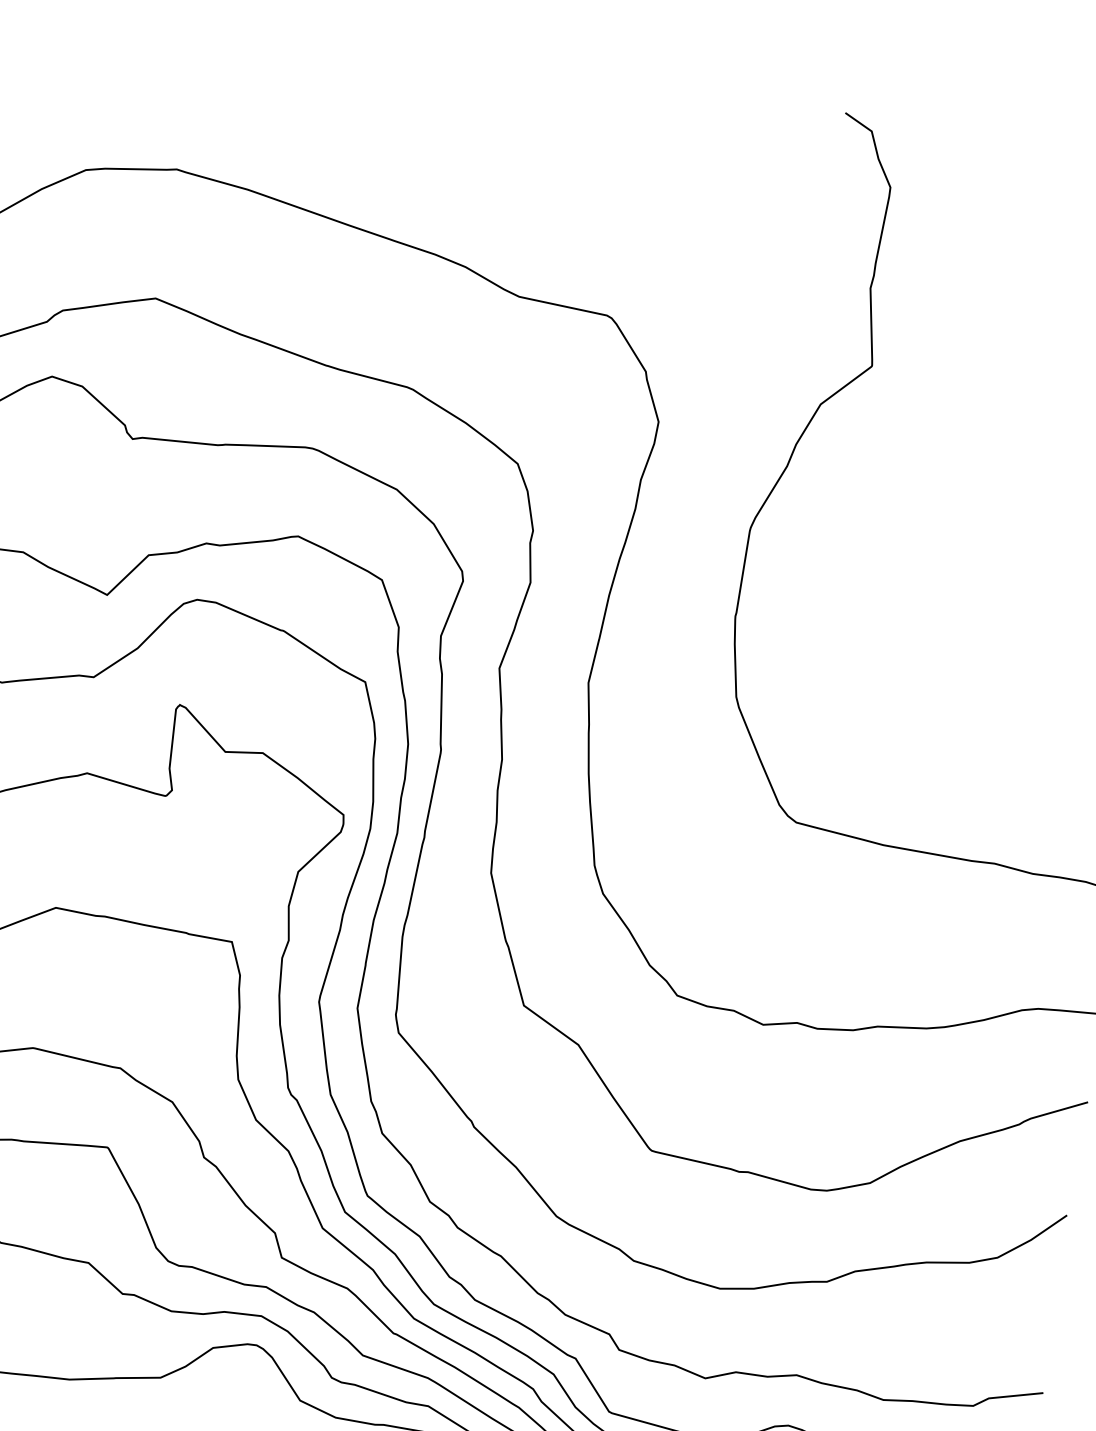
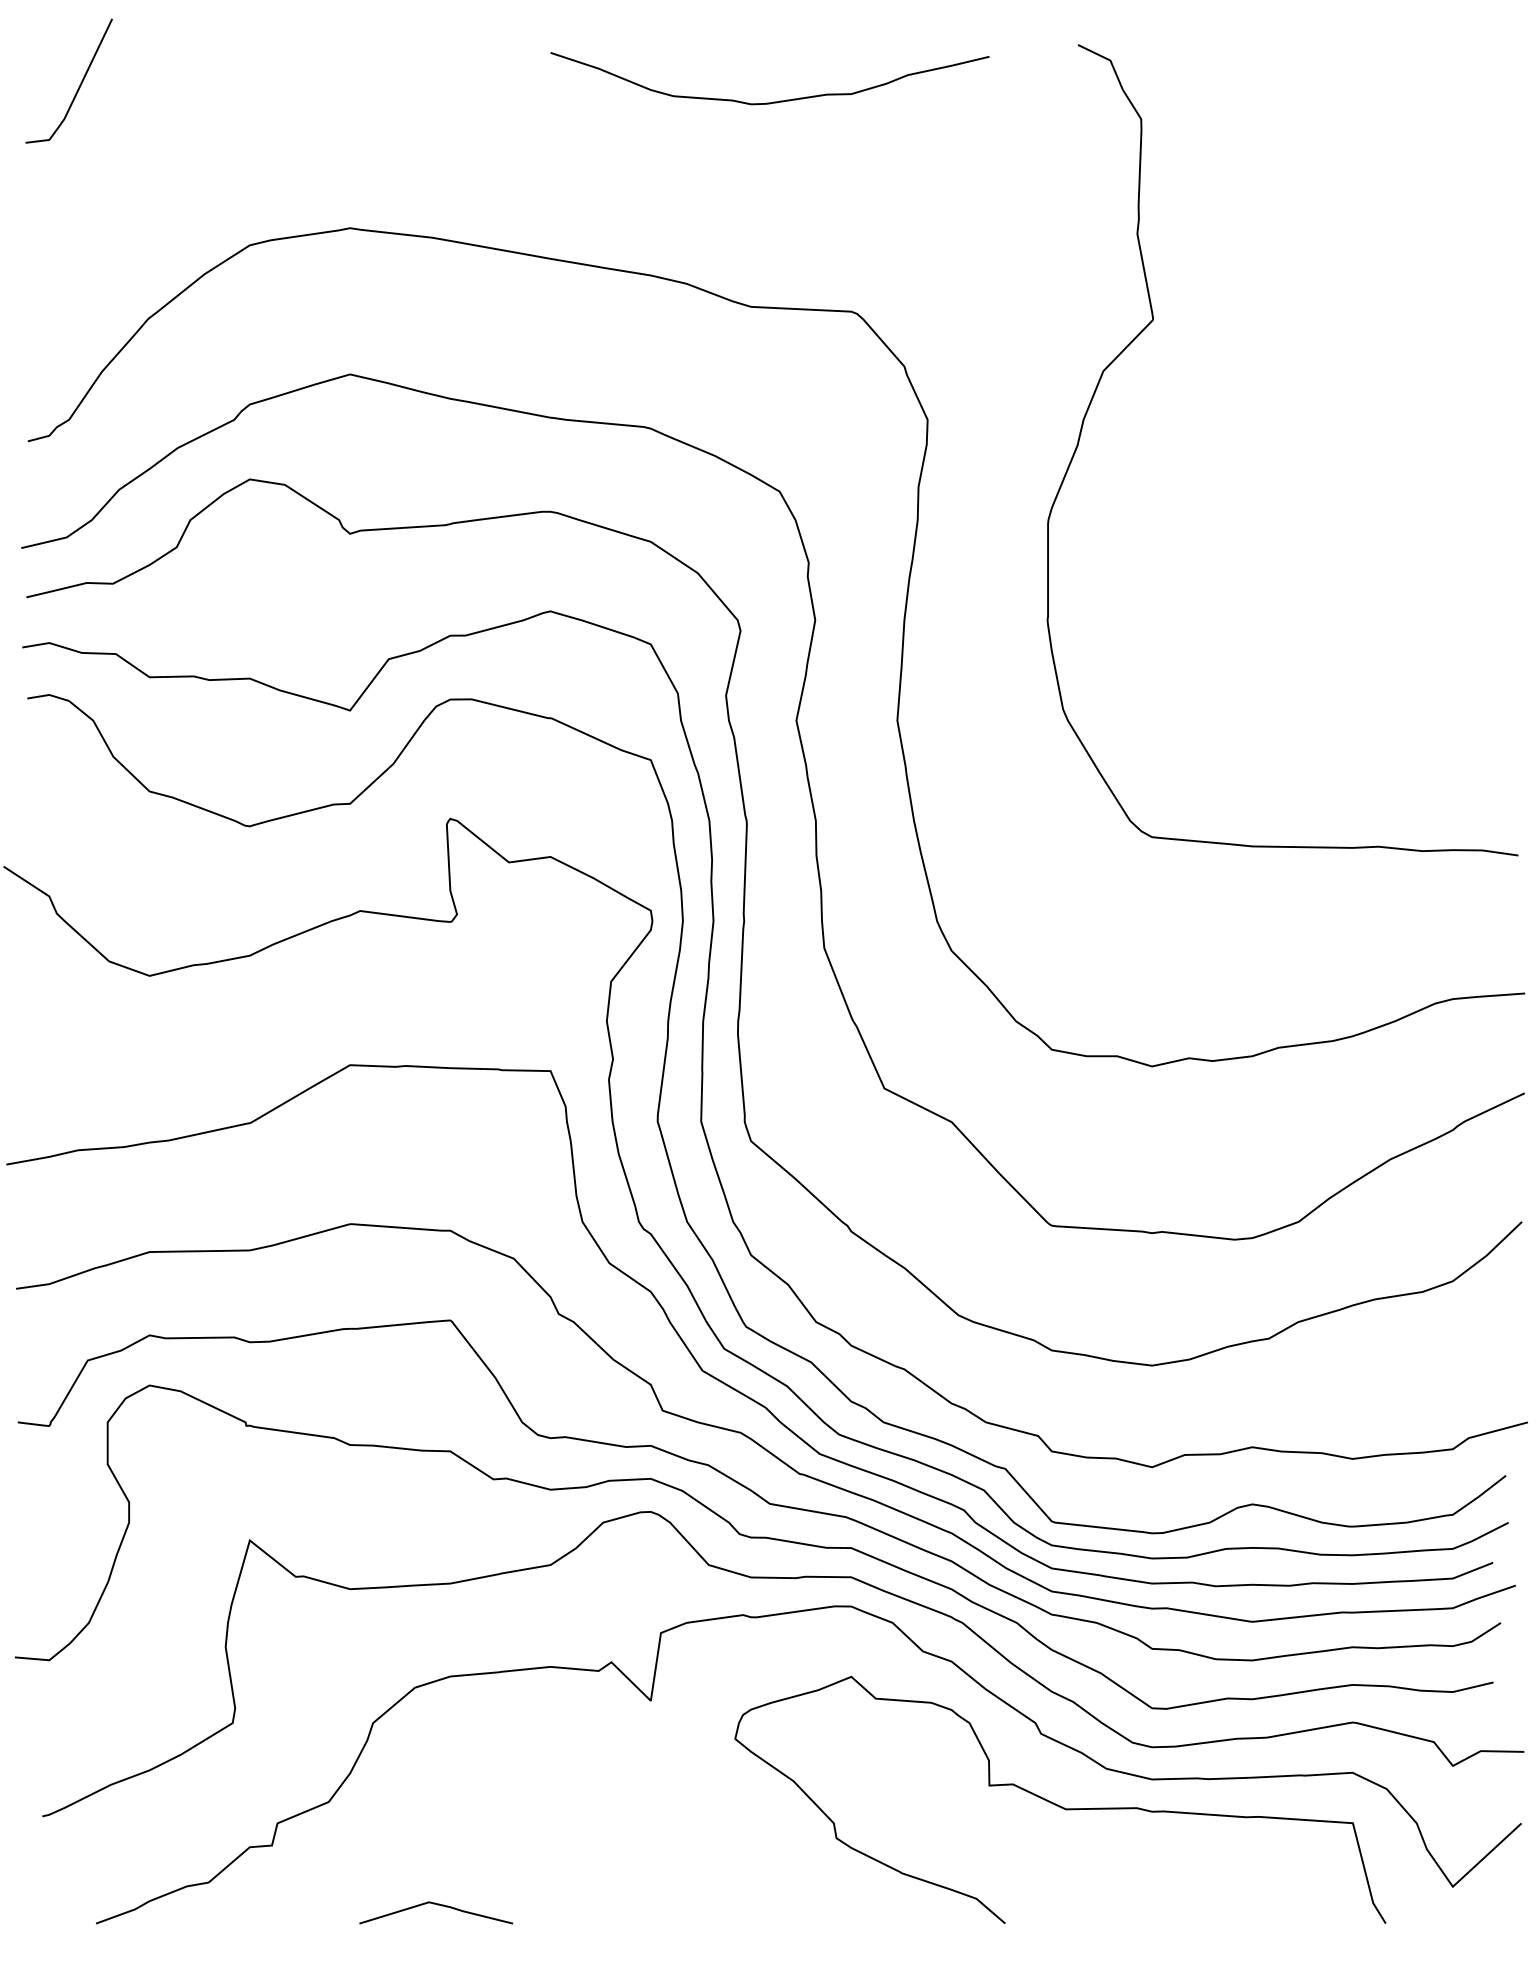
curve: (568, 118) -> (773, 101), added

